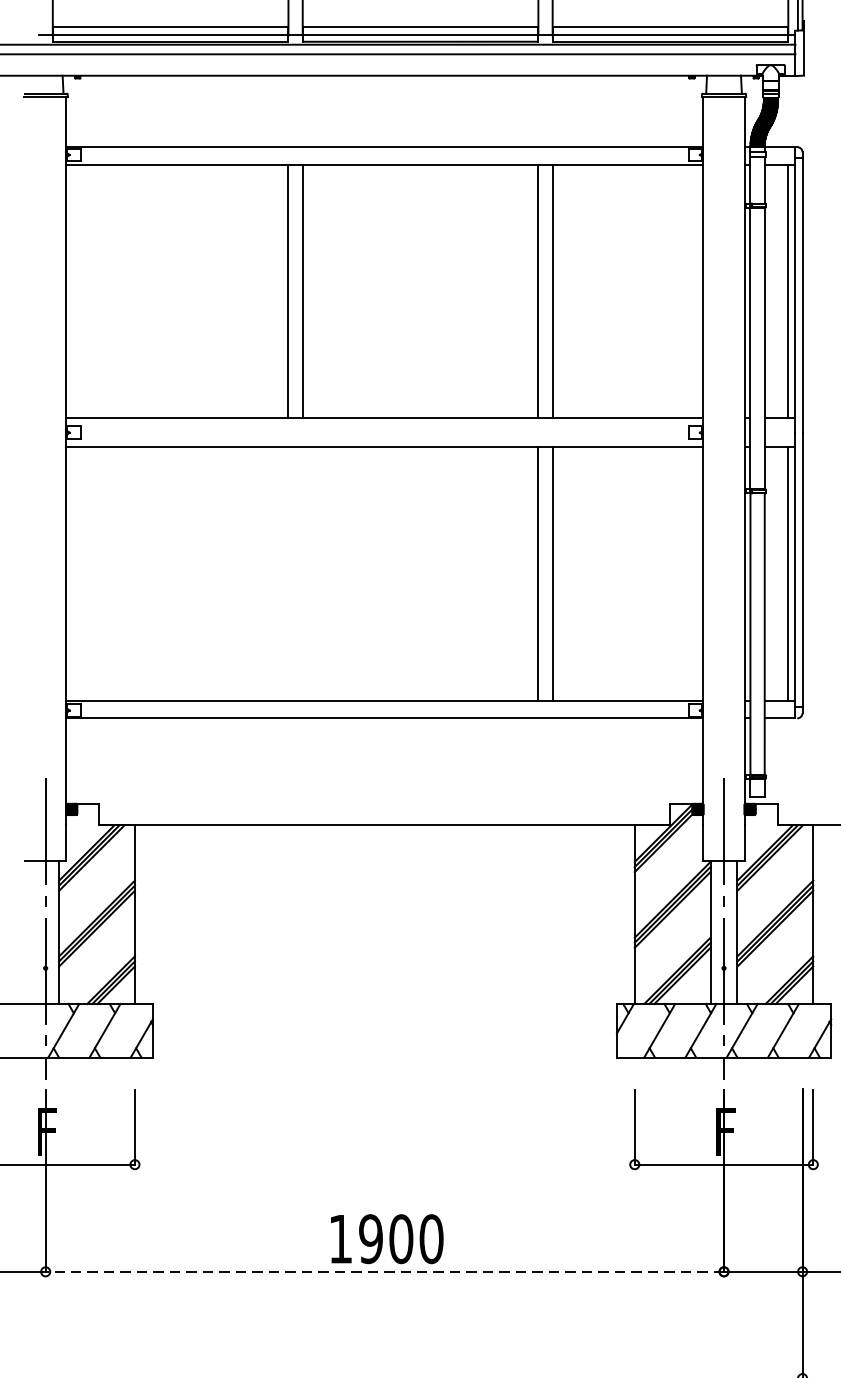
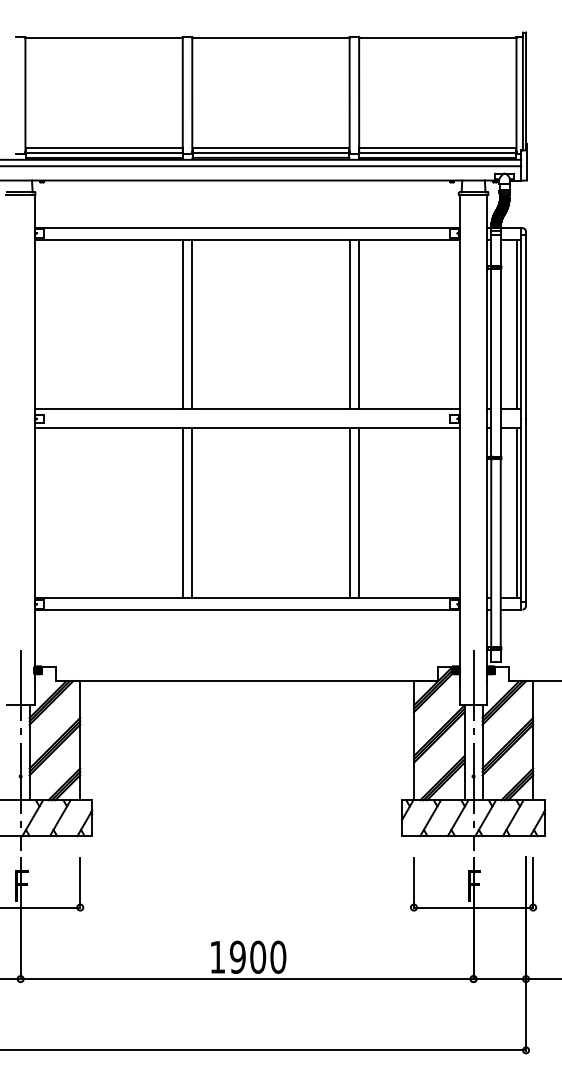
line: (288, 572) -> (182, 512), added
line: (303, 572) -> (192, 512), added
line: (383, 1272) -> (246, 979), dashed -> solid

